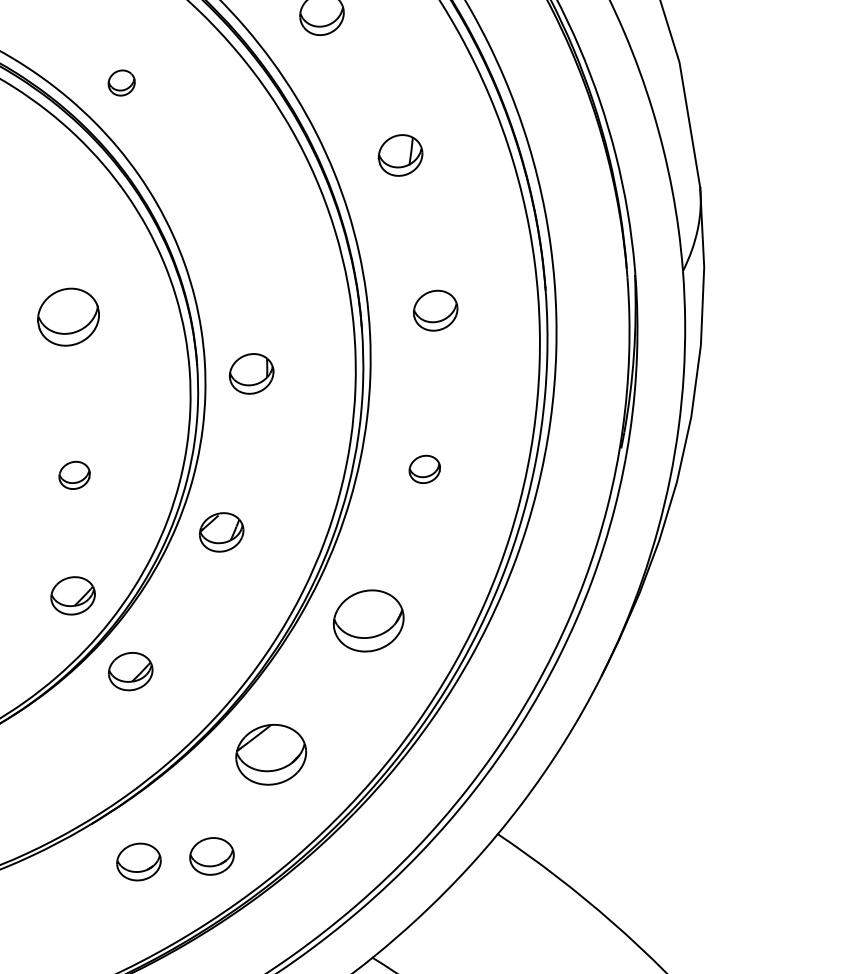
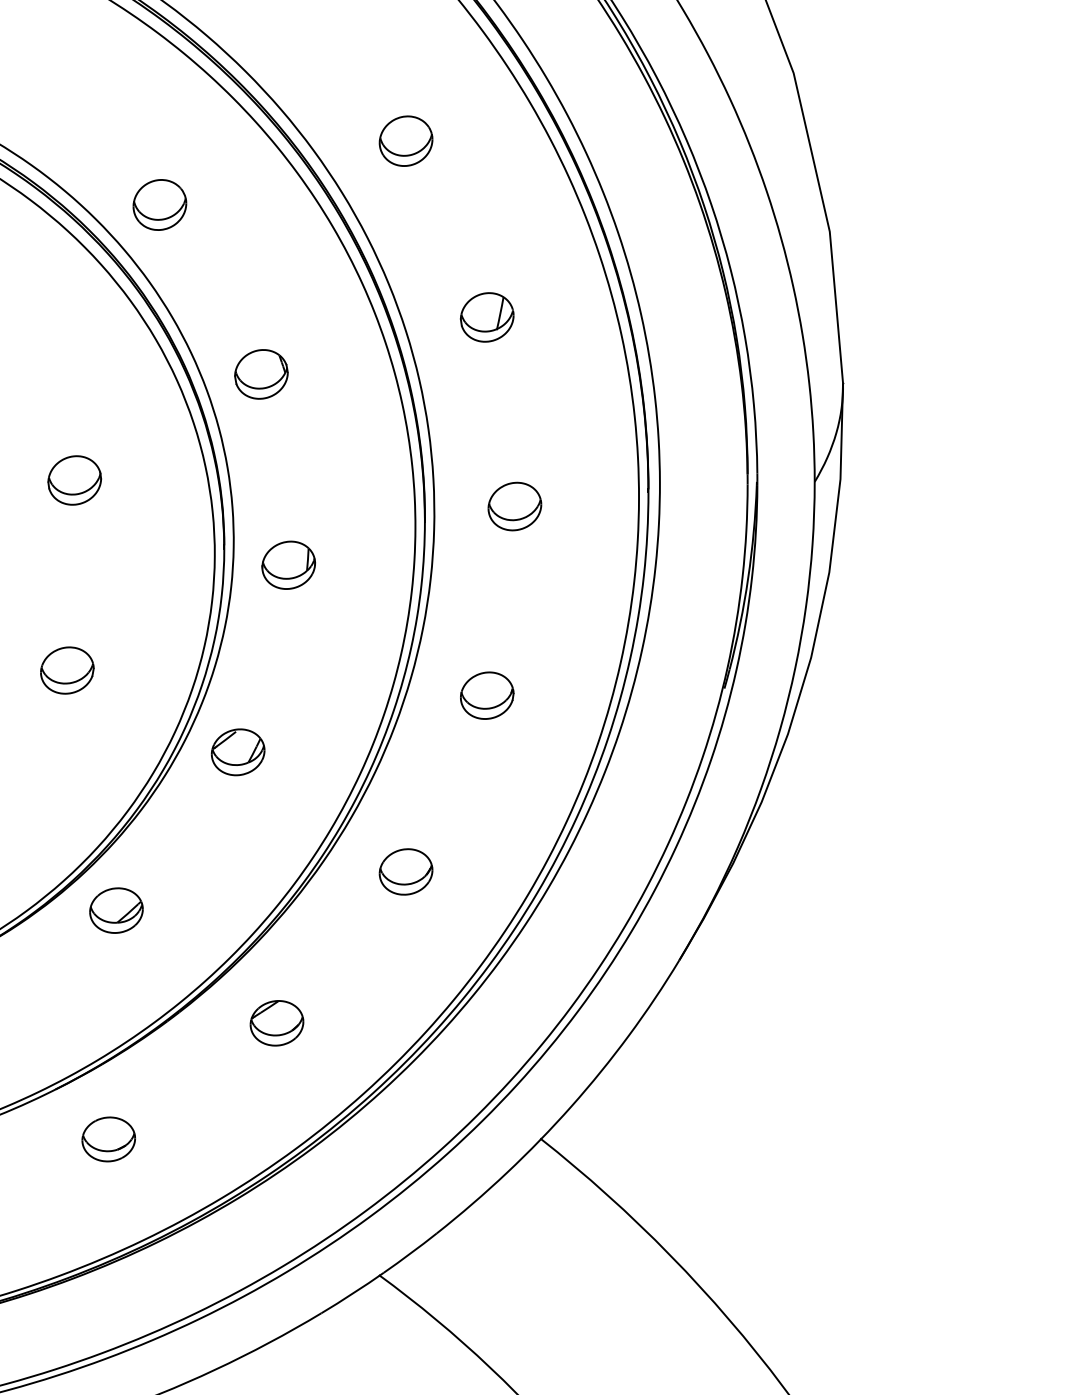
part: (121, 82) -> (159, 204), size x1.67
part: (216, 217) -> (261, 374), added
part: (68, 317) -> (74, 480), size x0.71
part: (424, 469) -> (487, 695), size x1.43
part: (74, 475) -> (67, 670), size x1.43
part: (73, 595) -> (54, 814), removed
part: (368, 620) -> (405, 871), size x0.62
part: (270, 755) -> (276, 1023), size x0.62
part: (211, 856) -> (196, 1139), removed

